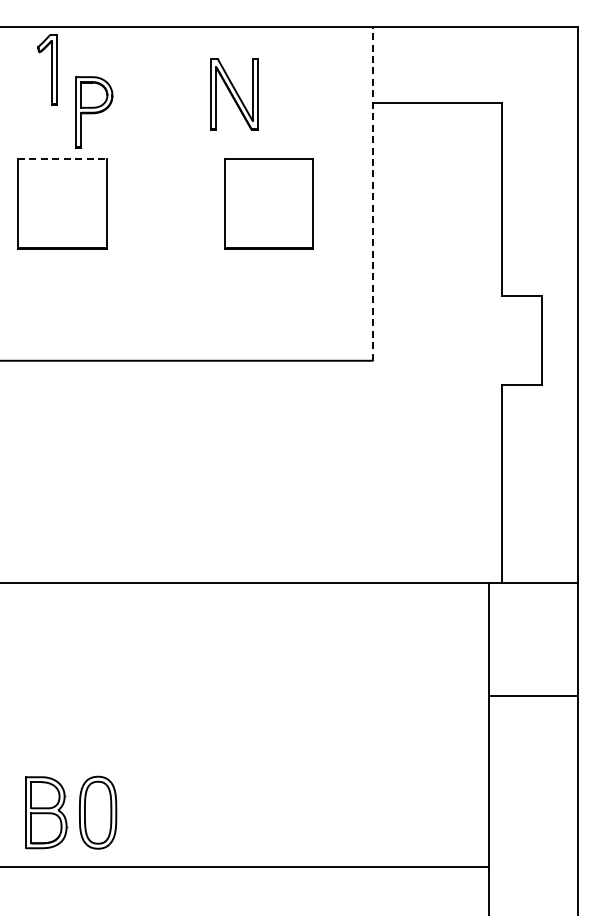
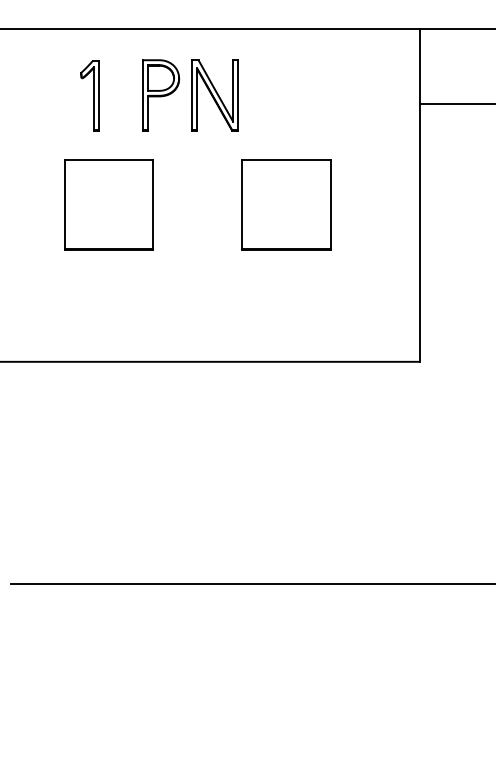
part: (47, 69) -> (90, 95), moved
part: (234, 94) -> (215, 95), moved
part: (94, 112) -> (161, 95), moved
line: (62, 158) -> (109, 159), dashed -> solid
line: (373, 194) -> (420, 195), dashed -> solid
part: (268, 203) -> (286, 204), moved

